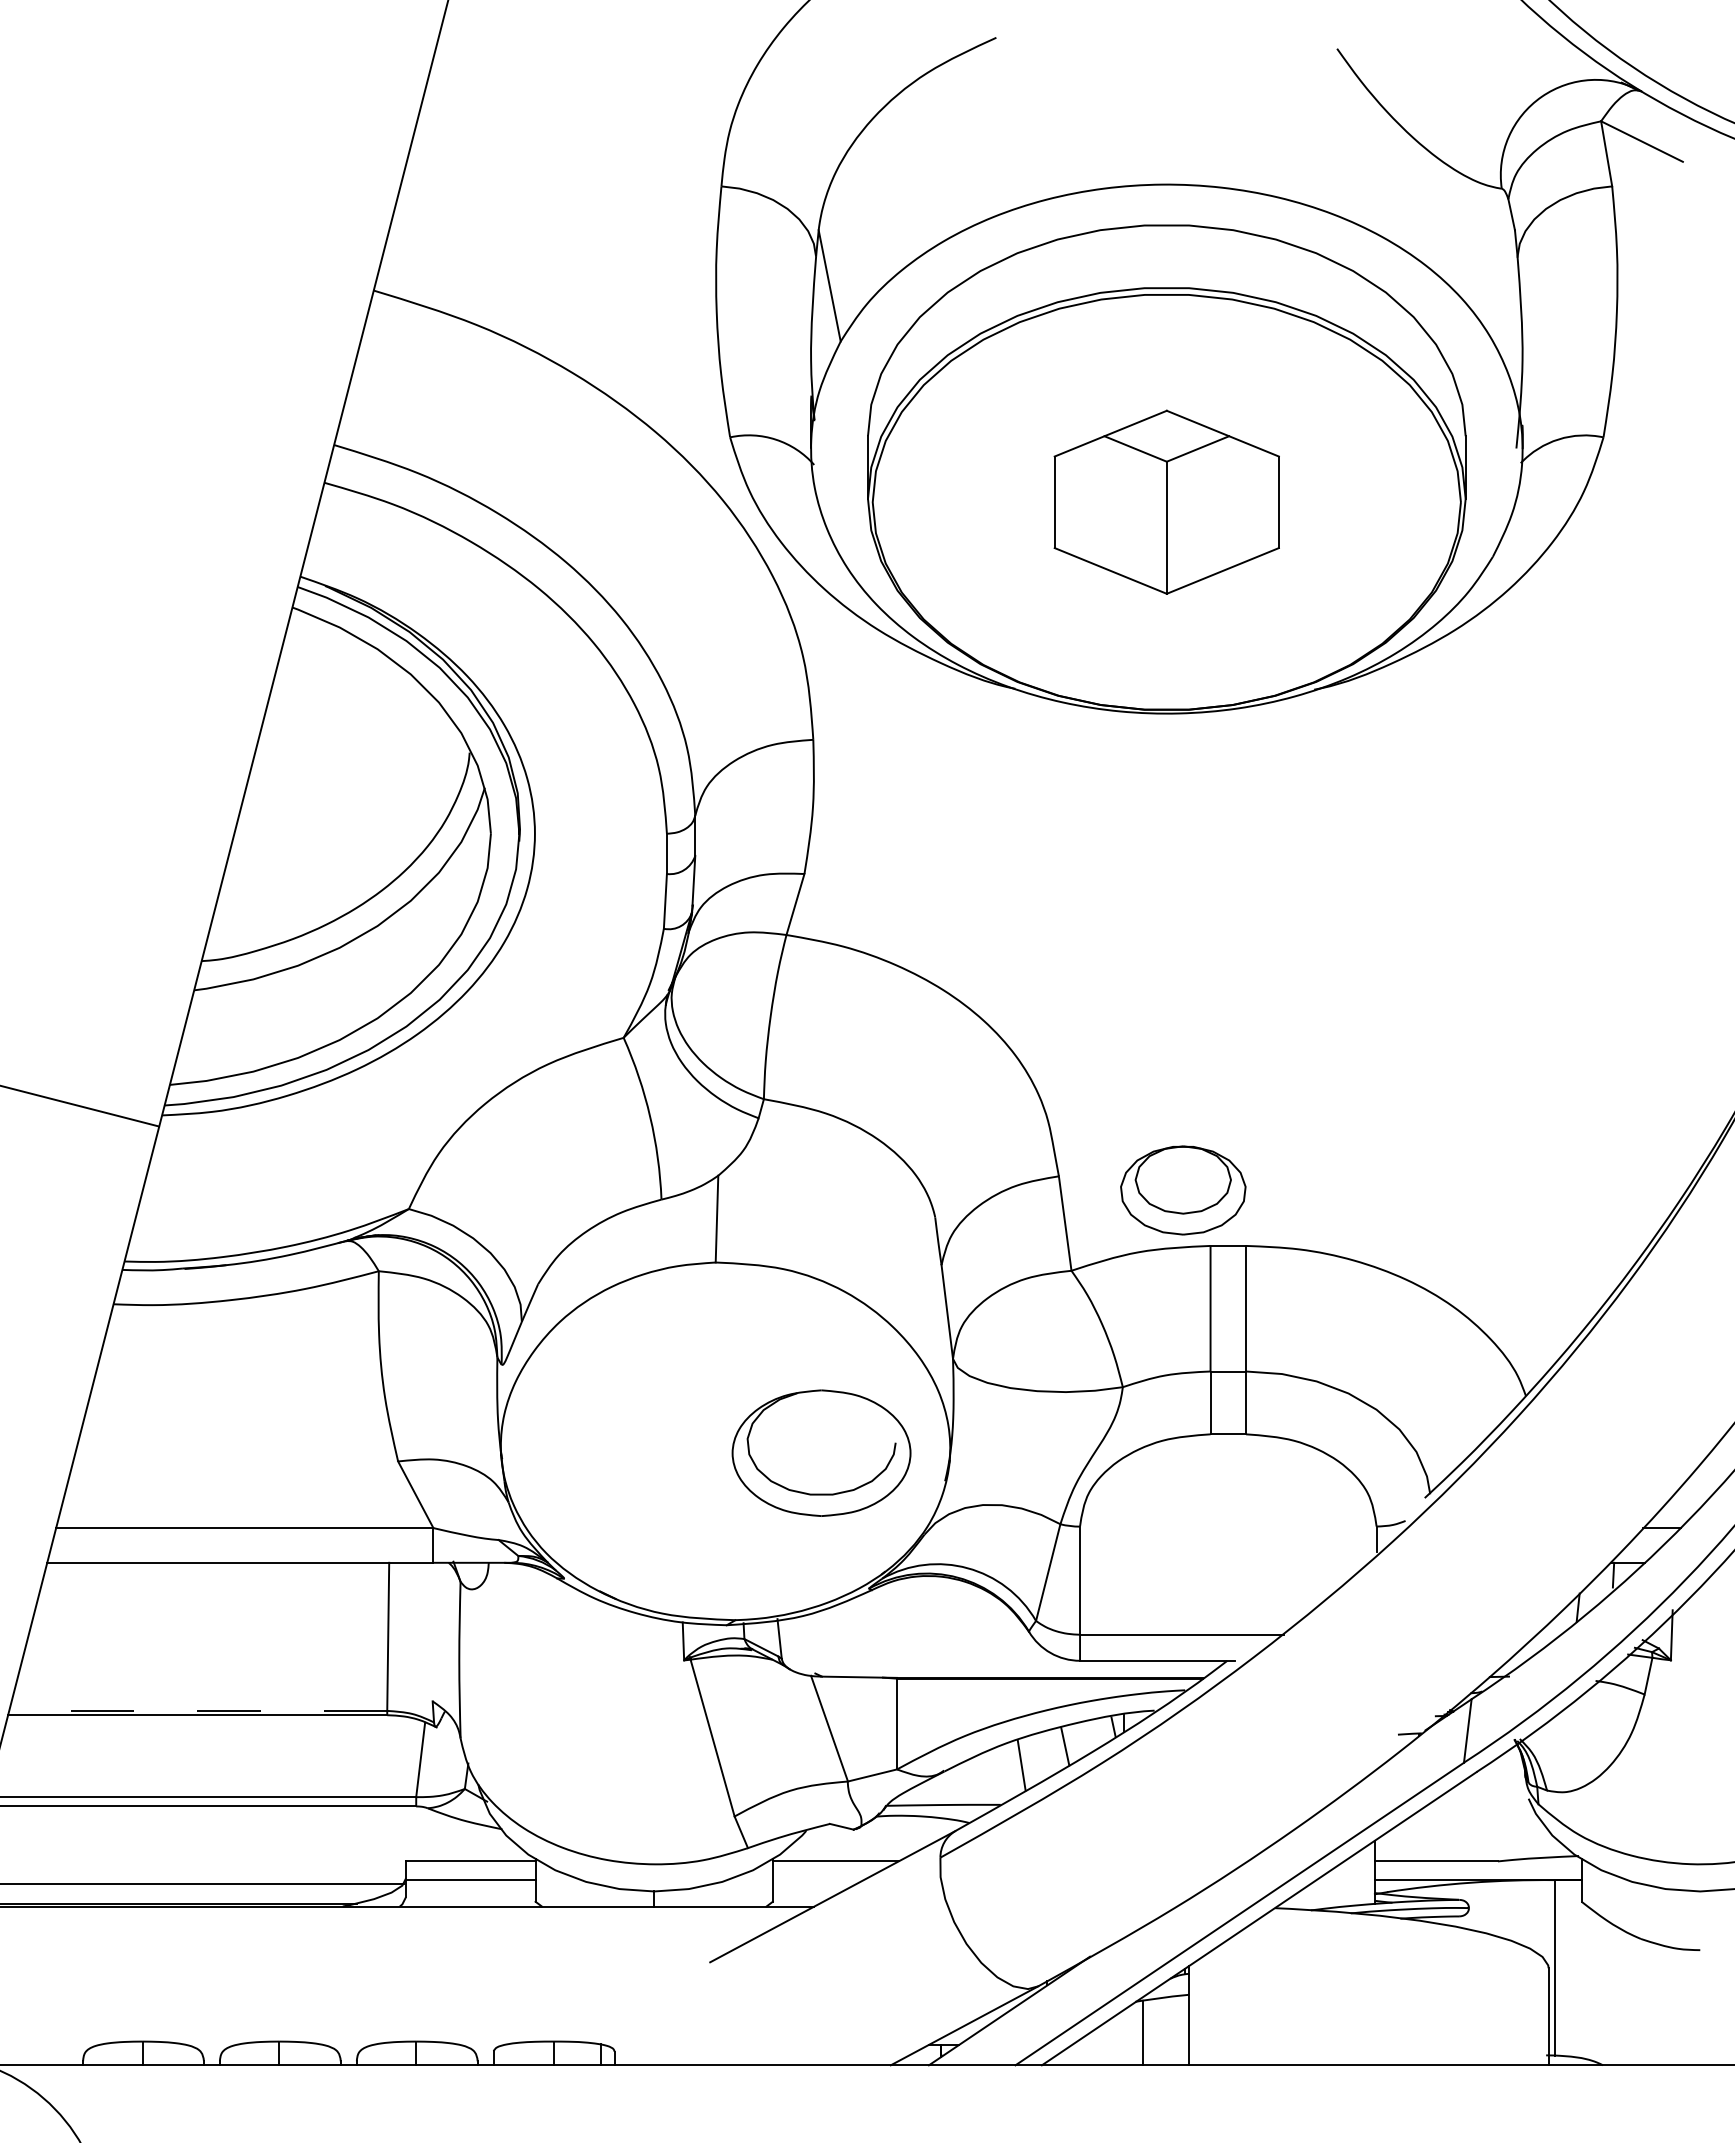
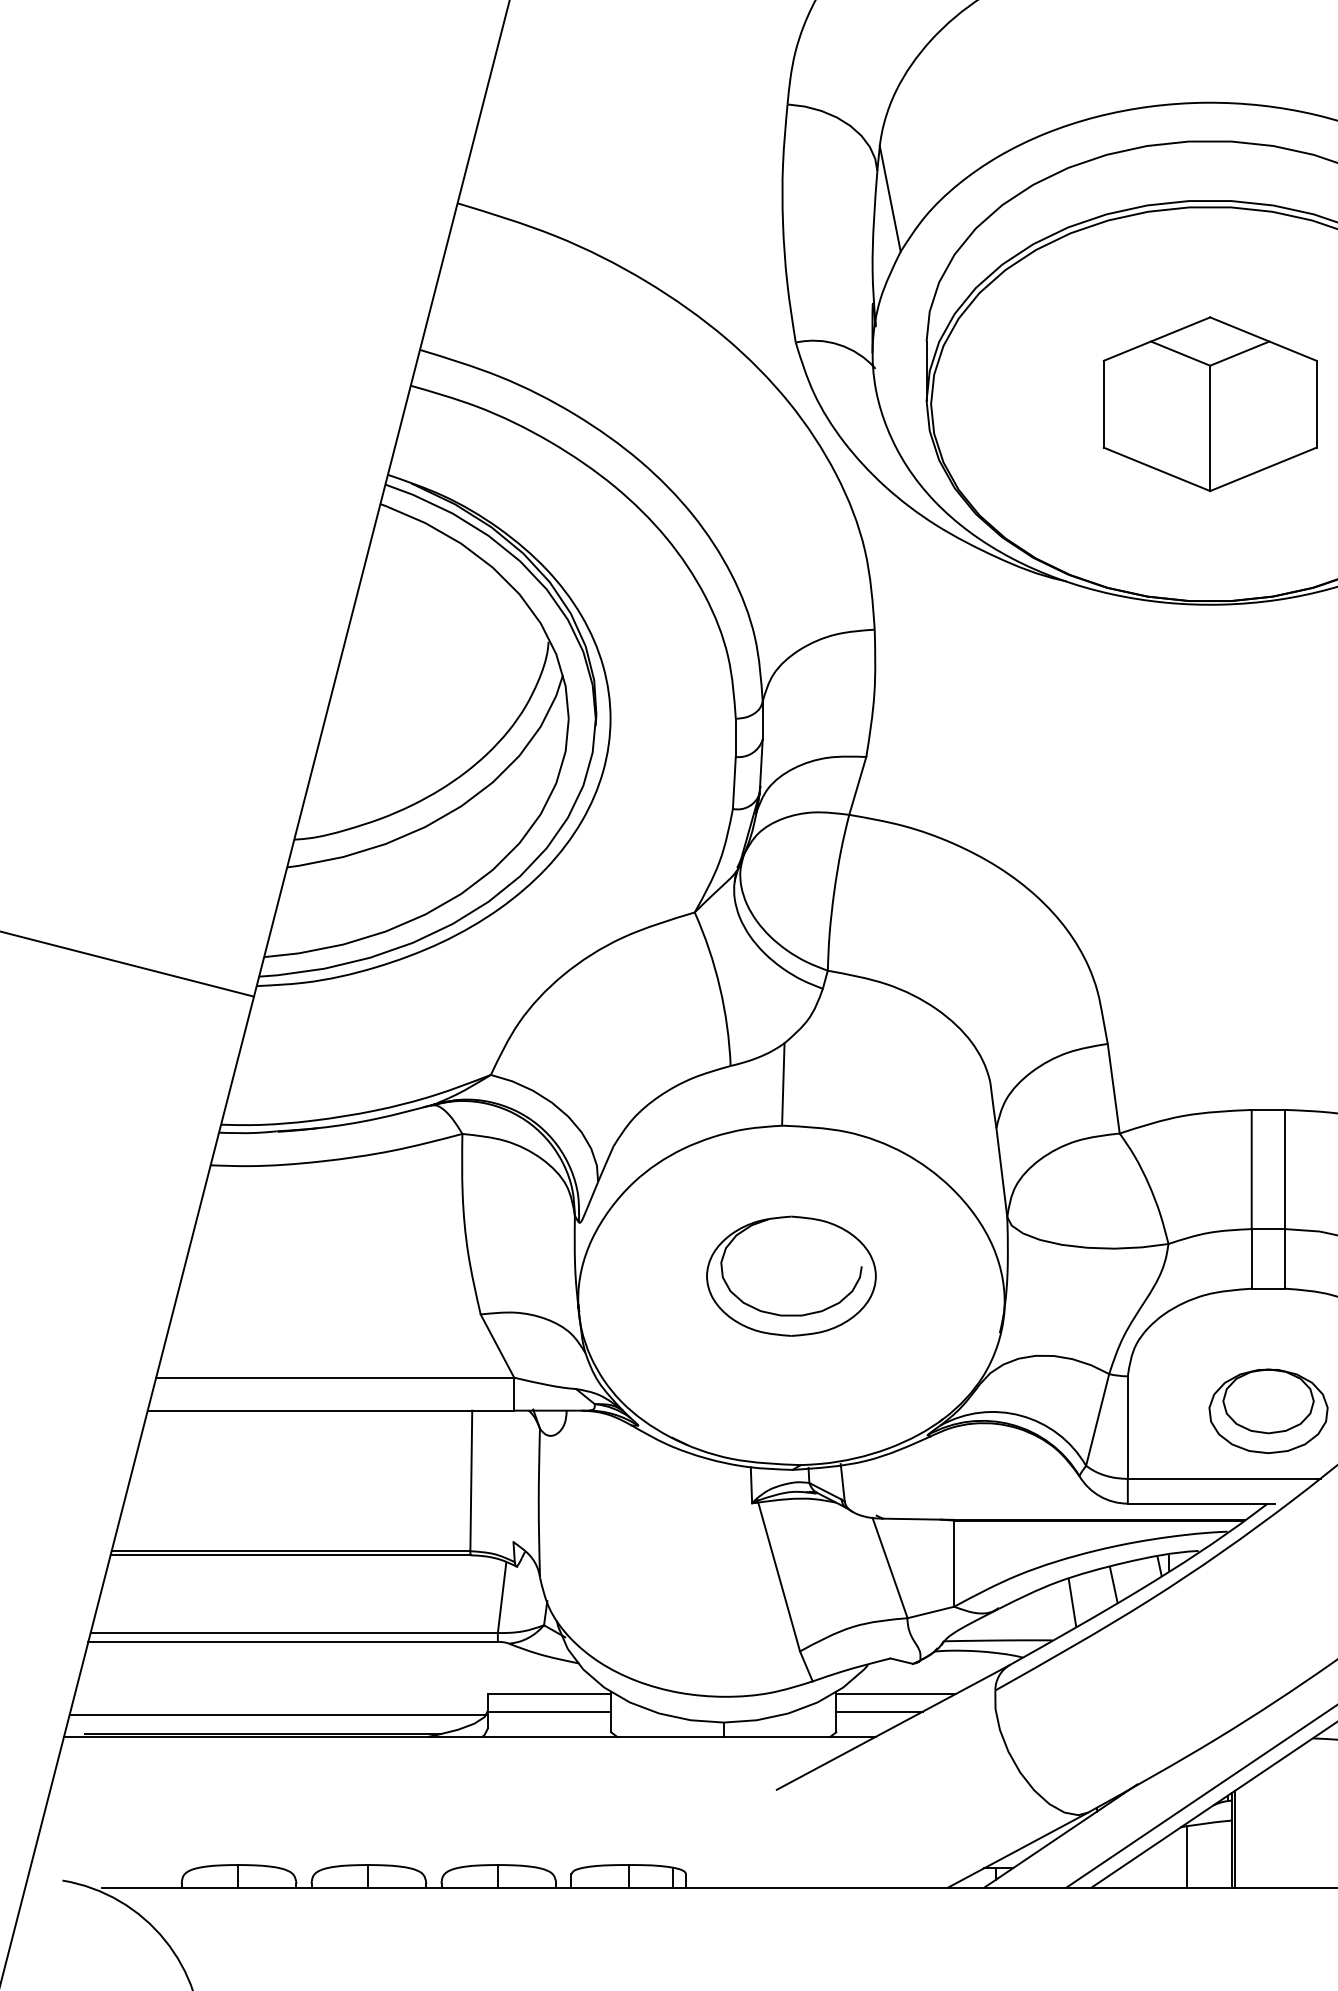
part: (1183, 1190) -> (1268, 1411), moved
part: (821, 1452) -> (791, 1275), moved
line: (198, 1710) -> (291, 1550), dashed -> solid
line: (817, 1880) -> (878, 1712), added
line: (1192, 2014) -> (1234, 1839), added

